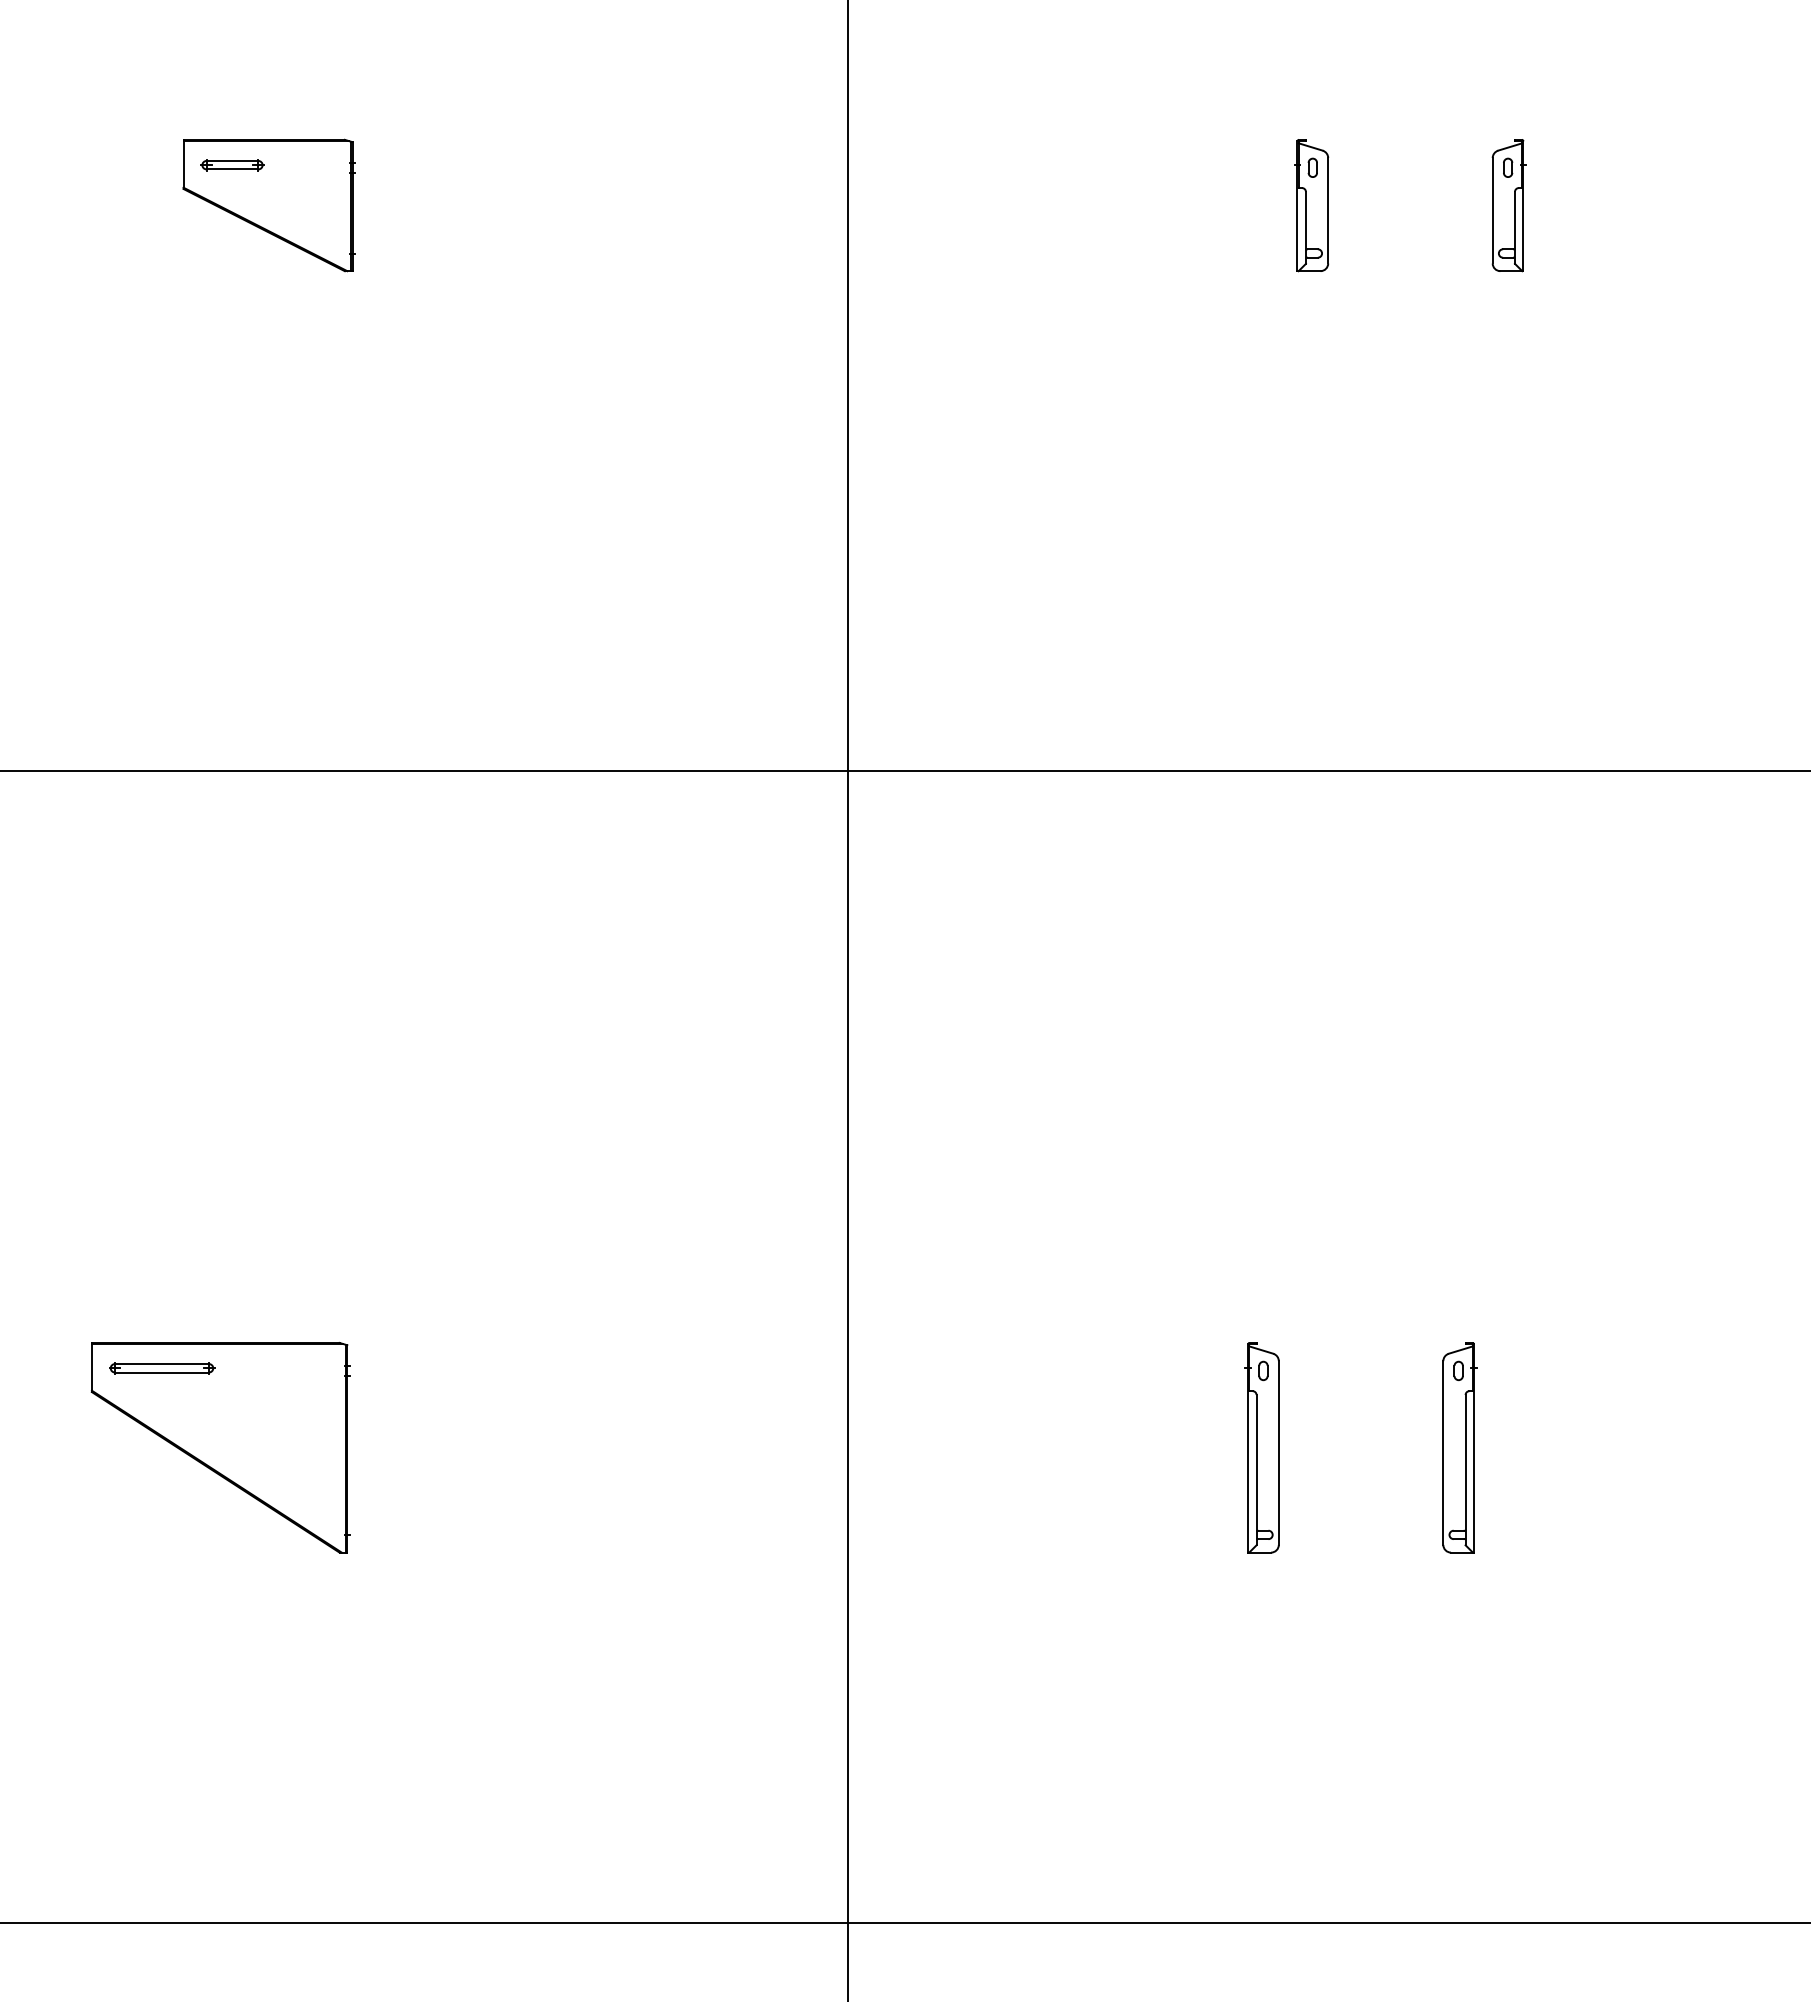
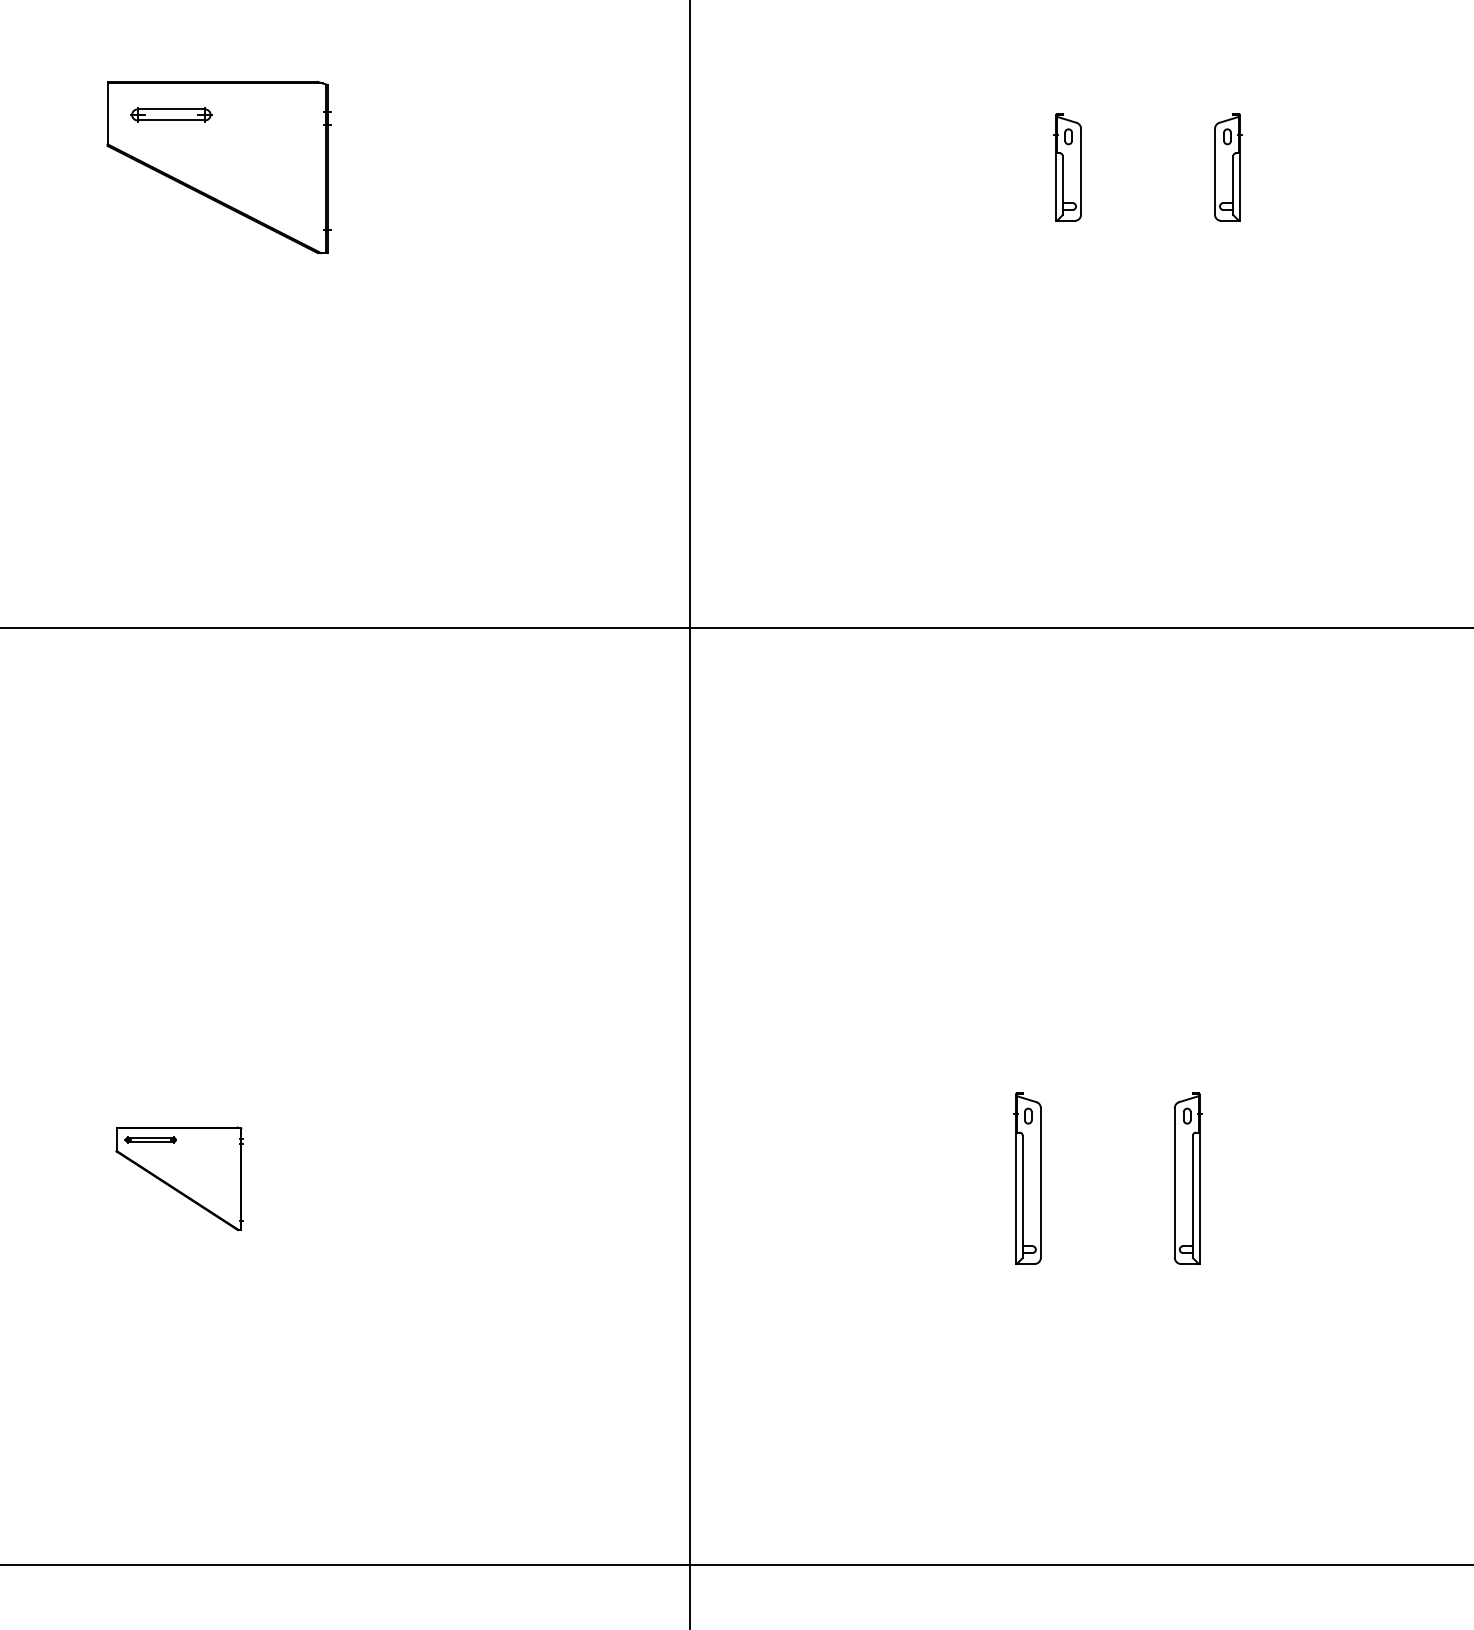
part: (268, 205) -> (218, 167), size x1.6
part: (220, 1447) -> (179, 1178), size x0.6

